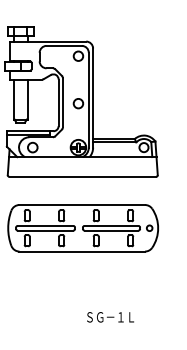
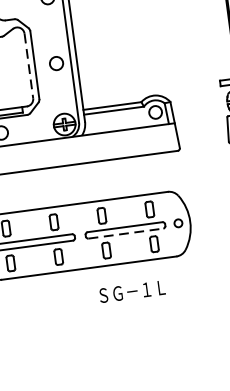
line: (58, 103) -> (28, 67), solid -> dashed
line: (111, 230) -> (125, 233), solid -> dashed
text: (110, 317) -> (132, 291), moved

